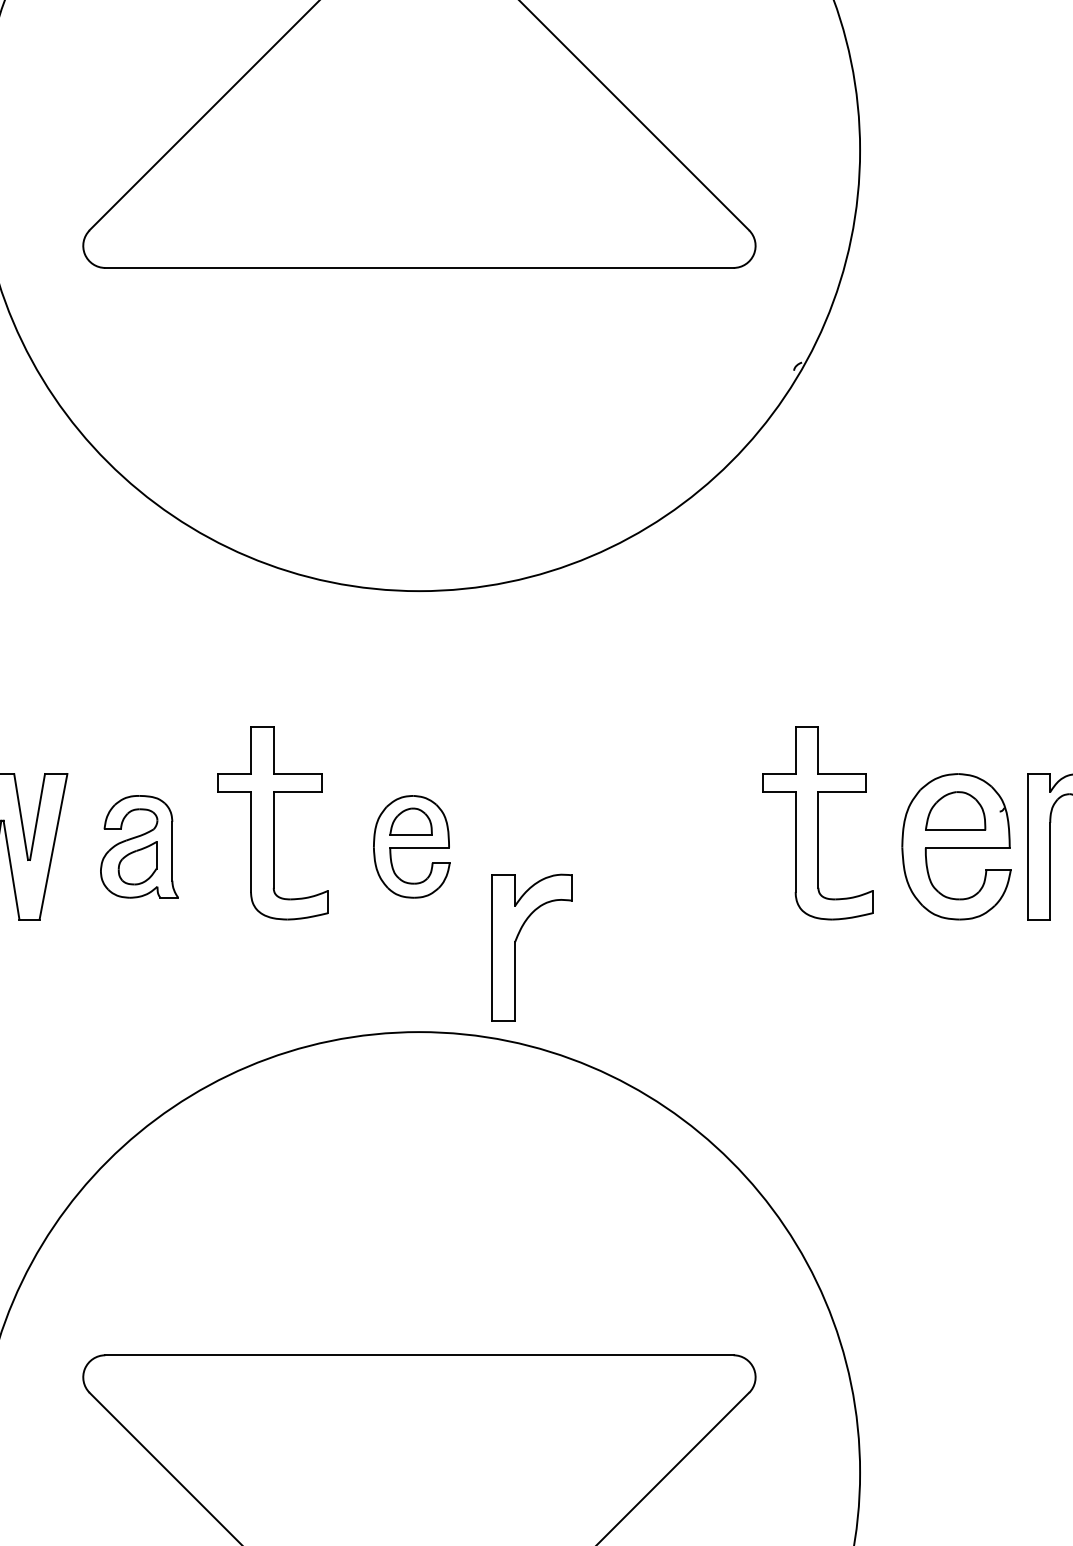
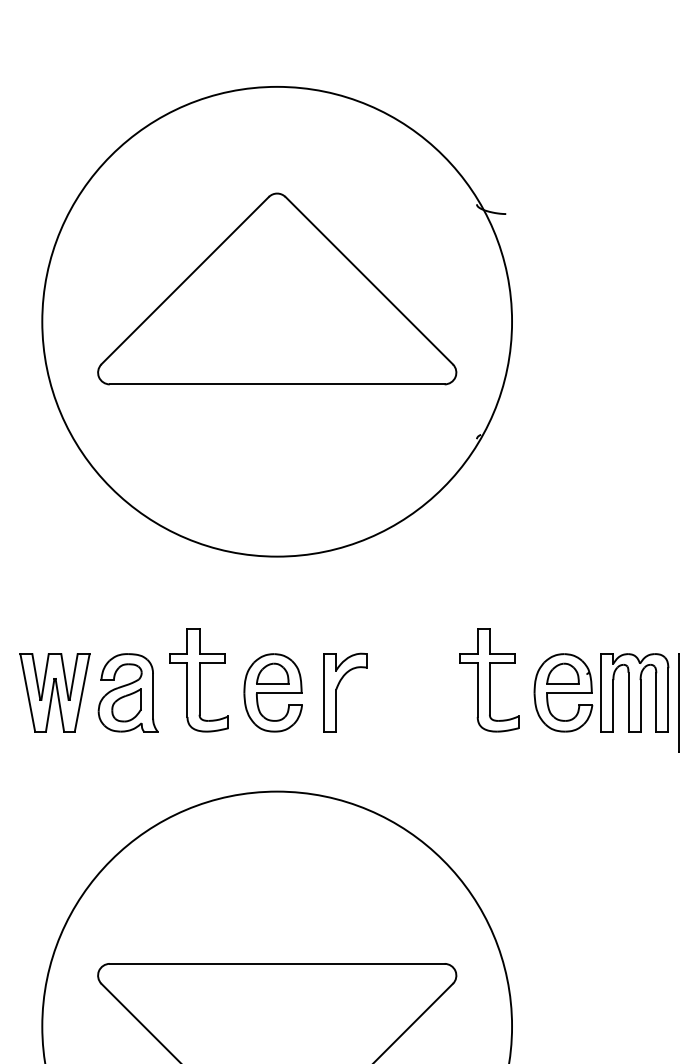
part: (138, 846) -> (127, 692), size x1.43
part: (410, 846) -> (272, 692), size x1.43
part: (517, 941) -> (337, 689), moved

